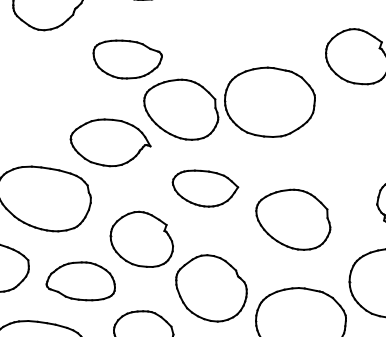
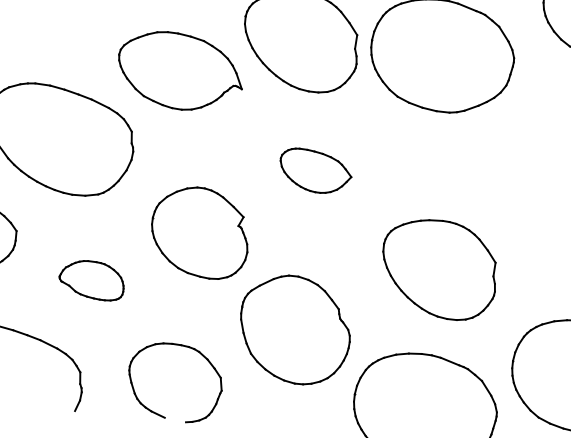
part: (205, 188) -> (315, 171), size x0.7
part: (293, 219) -> (439, 268), moved
part: (80, 281) -> (91, 279), size x0.6

